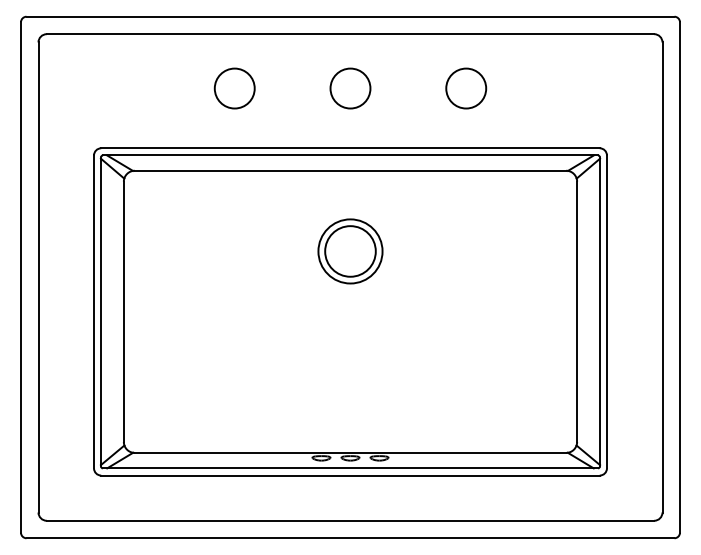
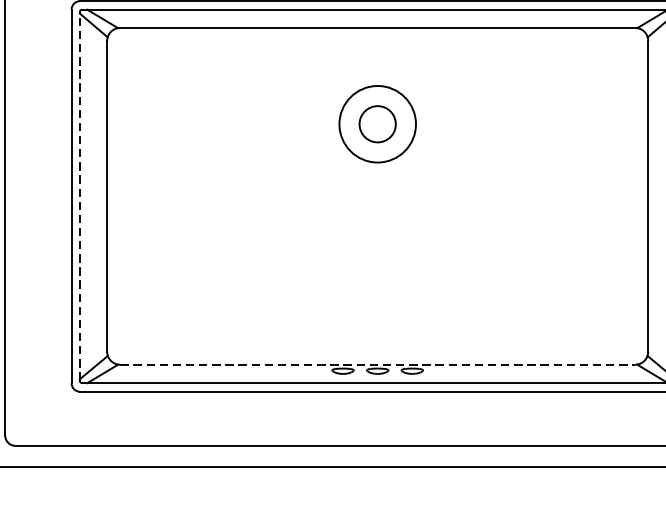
circle: (350, 251) -> (377, 124), size x0.6
line: (100, 311) -> (79, 195), solid -> dashed
line: (350, 452) -> (377, 364), solid -> dashed

